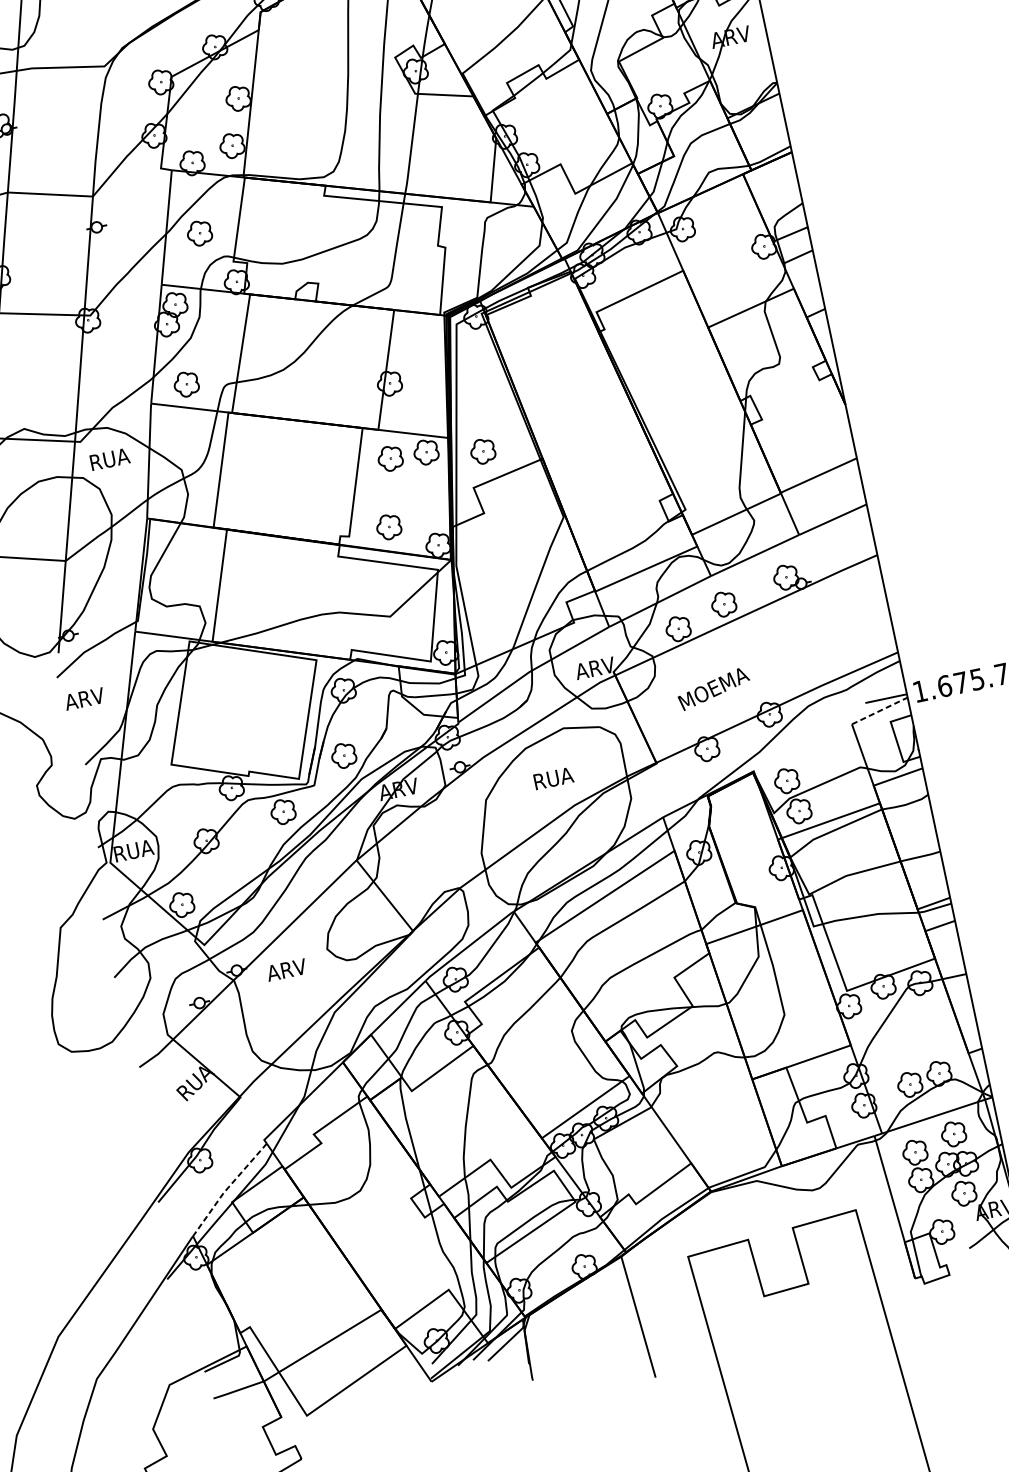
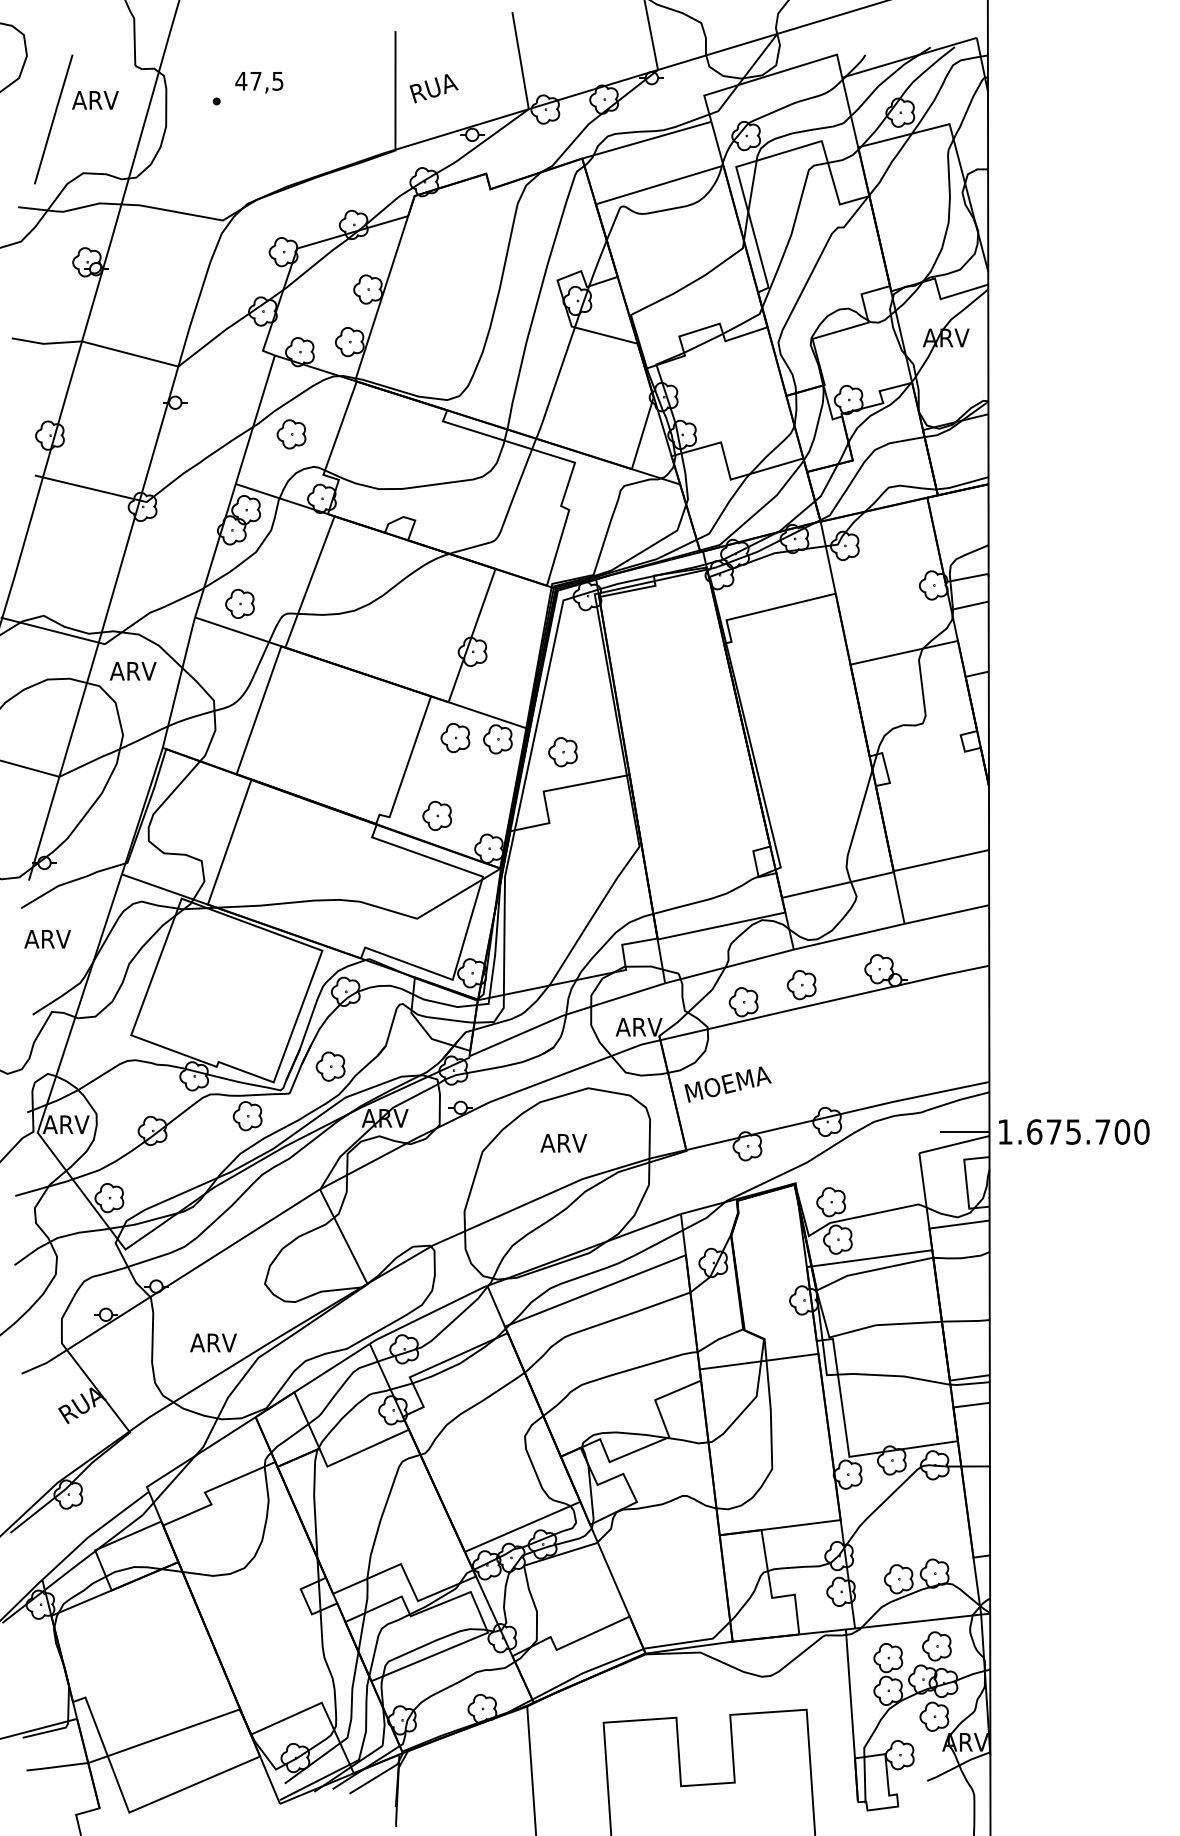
text: (109, 459) -> (133, 671), RUA -> ARV
text: (713, 689) -> (727, 1084), moved
line: (879, 710) -> (954, 1144), dashed -> solid
text: (553, 778) -> (564, 1143), RUA -> ARV
text: (132, 850) -> (66, 1124), RUA -> ARV
text: (286, 969) -> (213, 1342), moved
line: (227, 1189) -> (92, 1534), dashed -> solid

